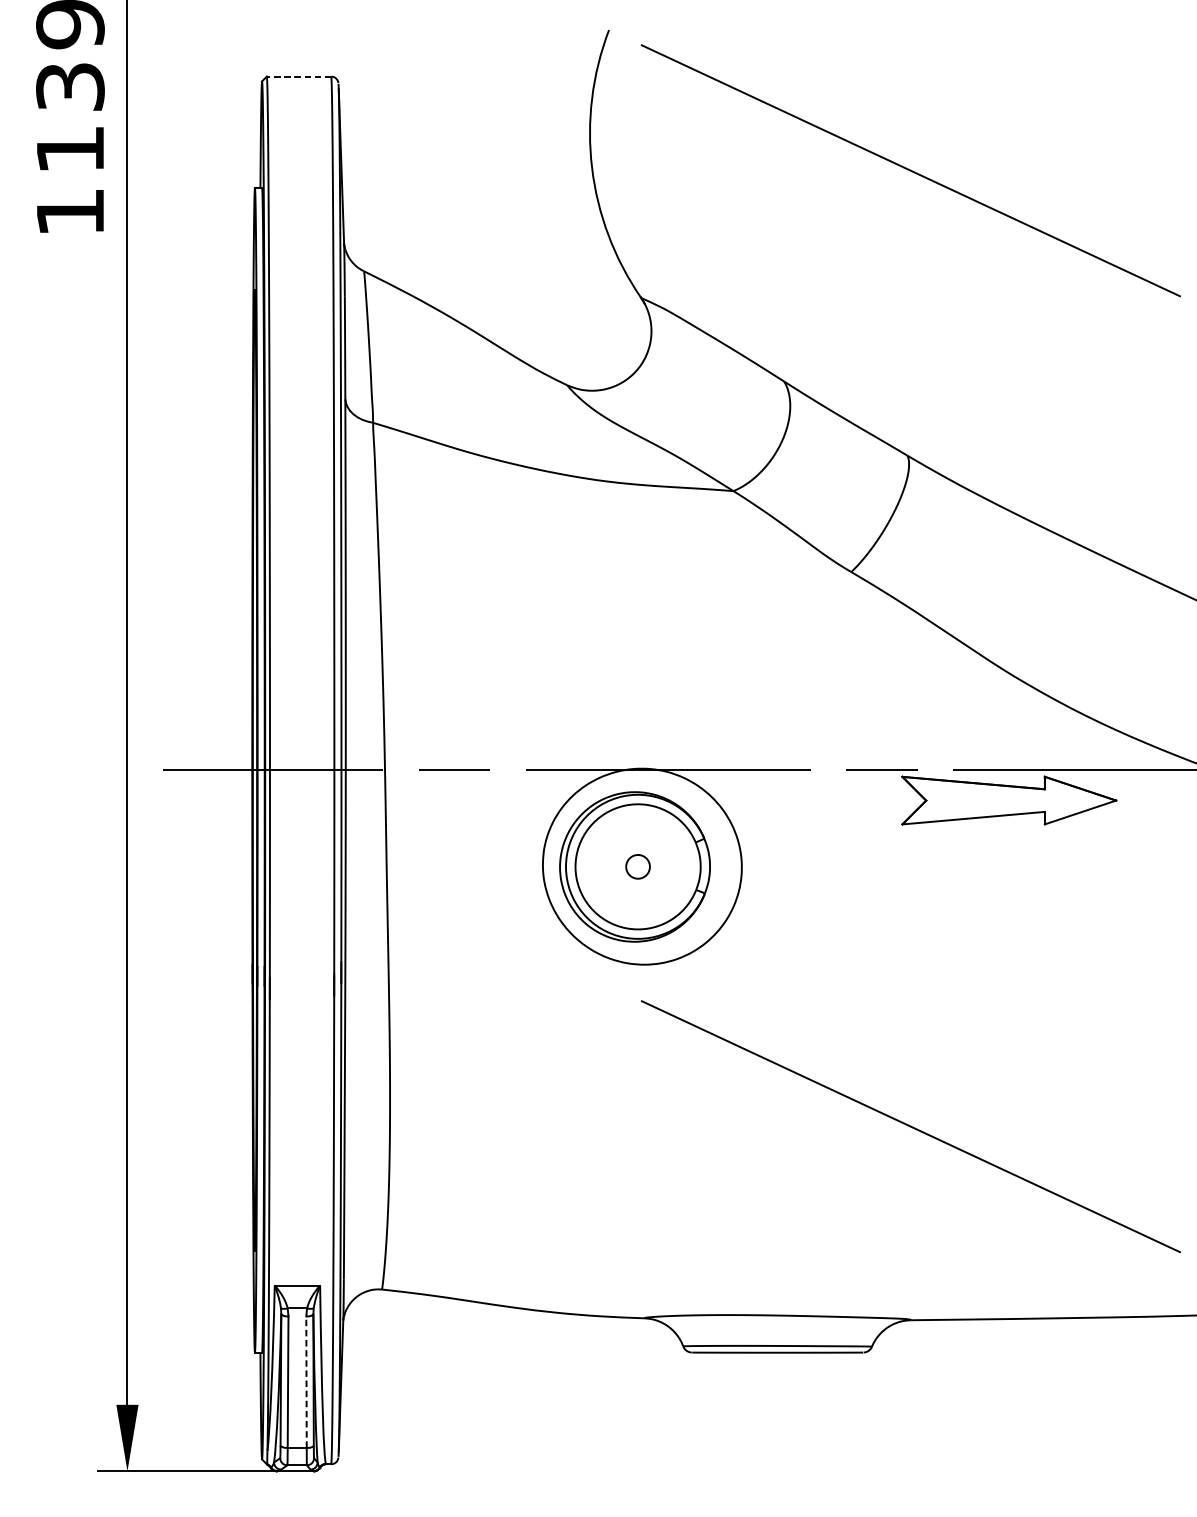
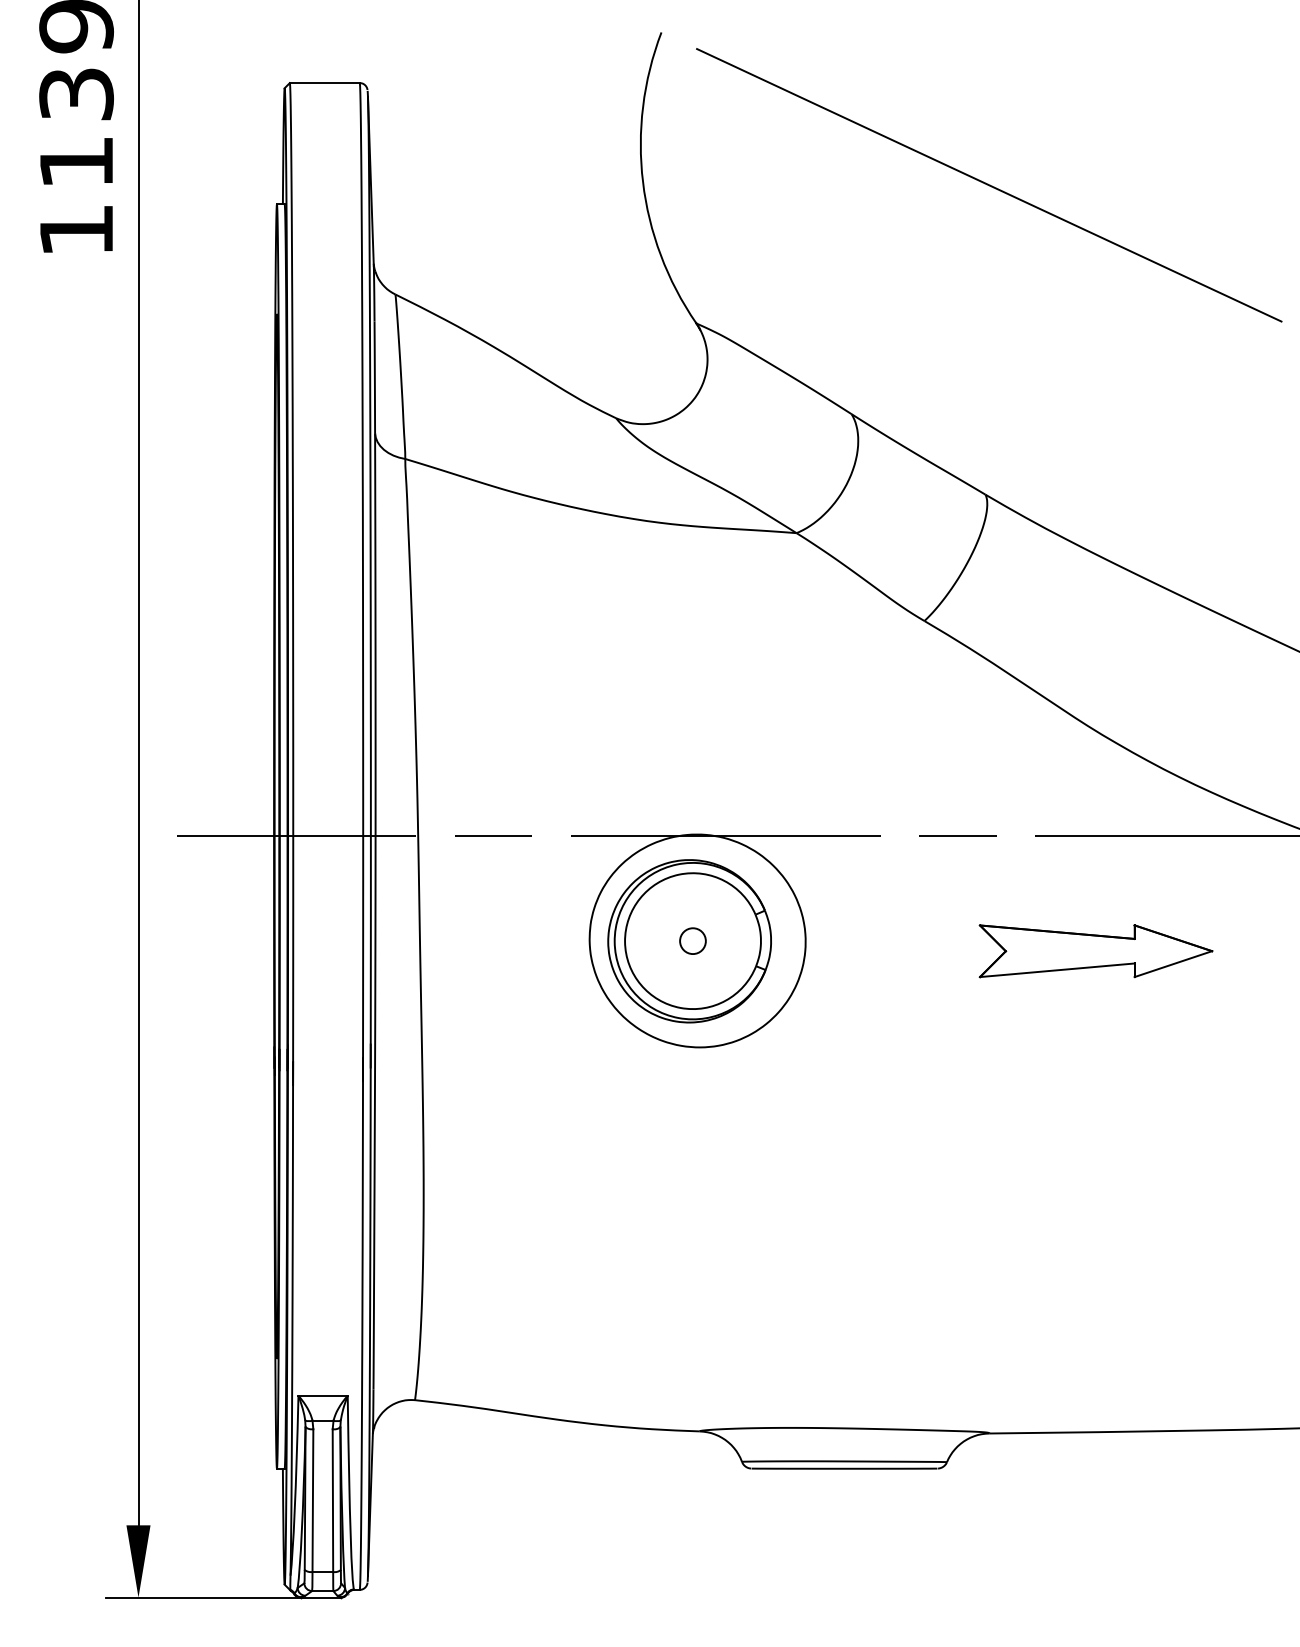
line: (298, 77) -> (324, 83), dashed -> solid
part: (1008, 800) -> (1095, 951), moved
line: (911, 1126) -> (989, 1223), removed
line: (306, 1381) -> (332, 1500), dashed -> solid

